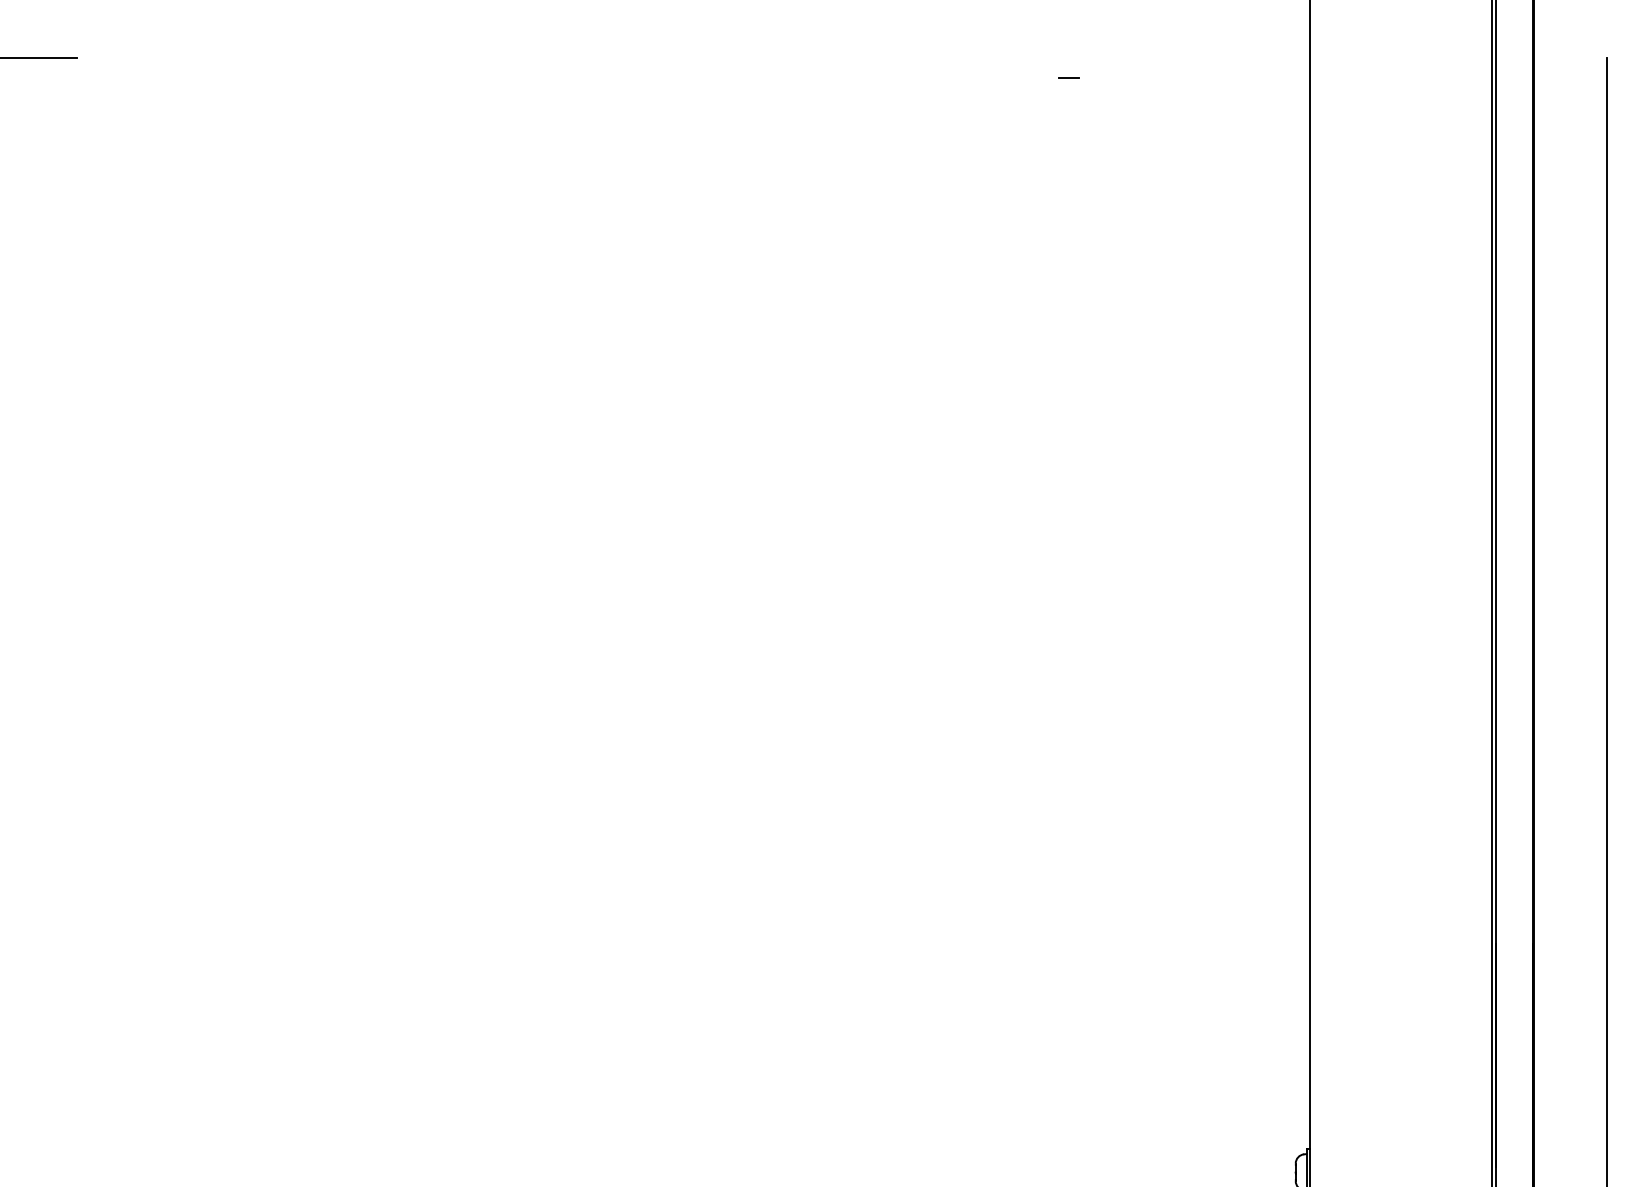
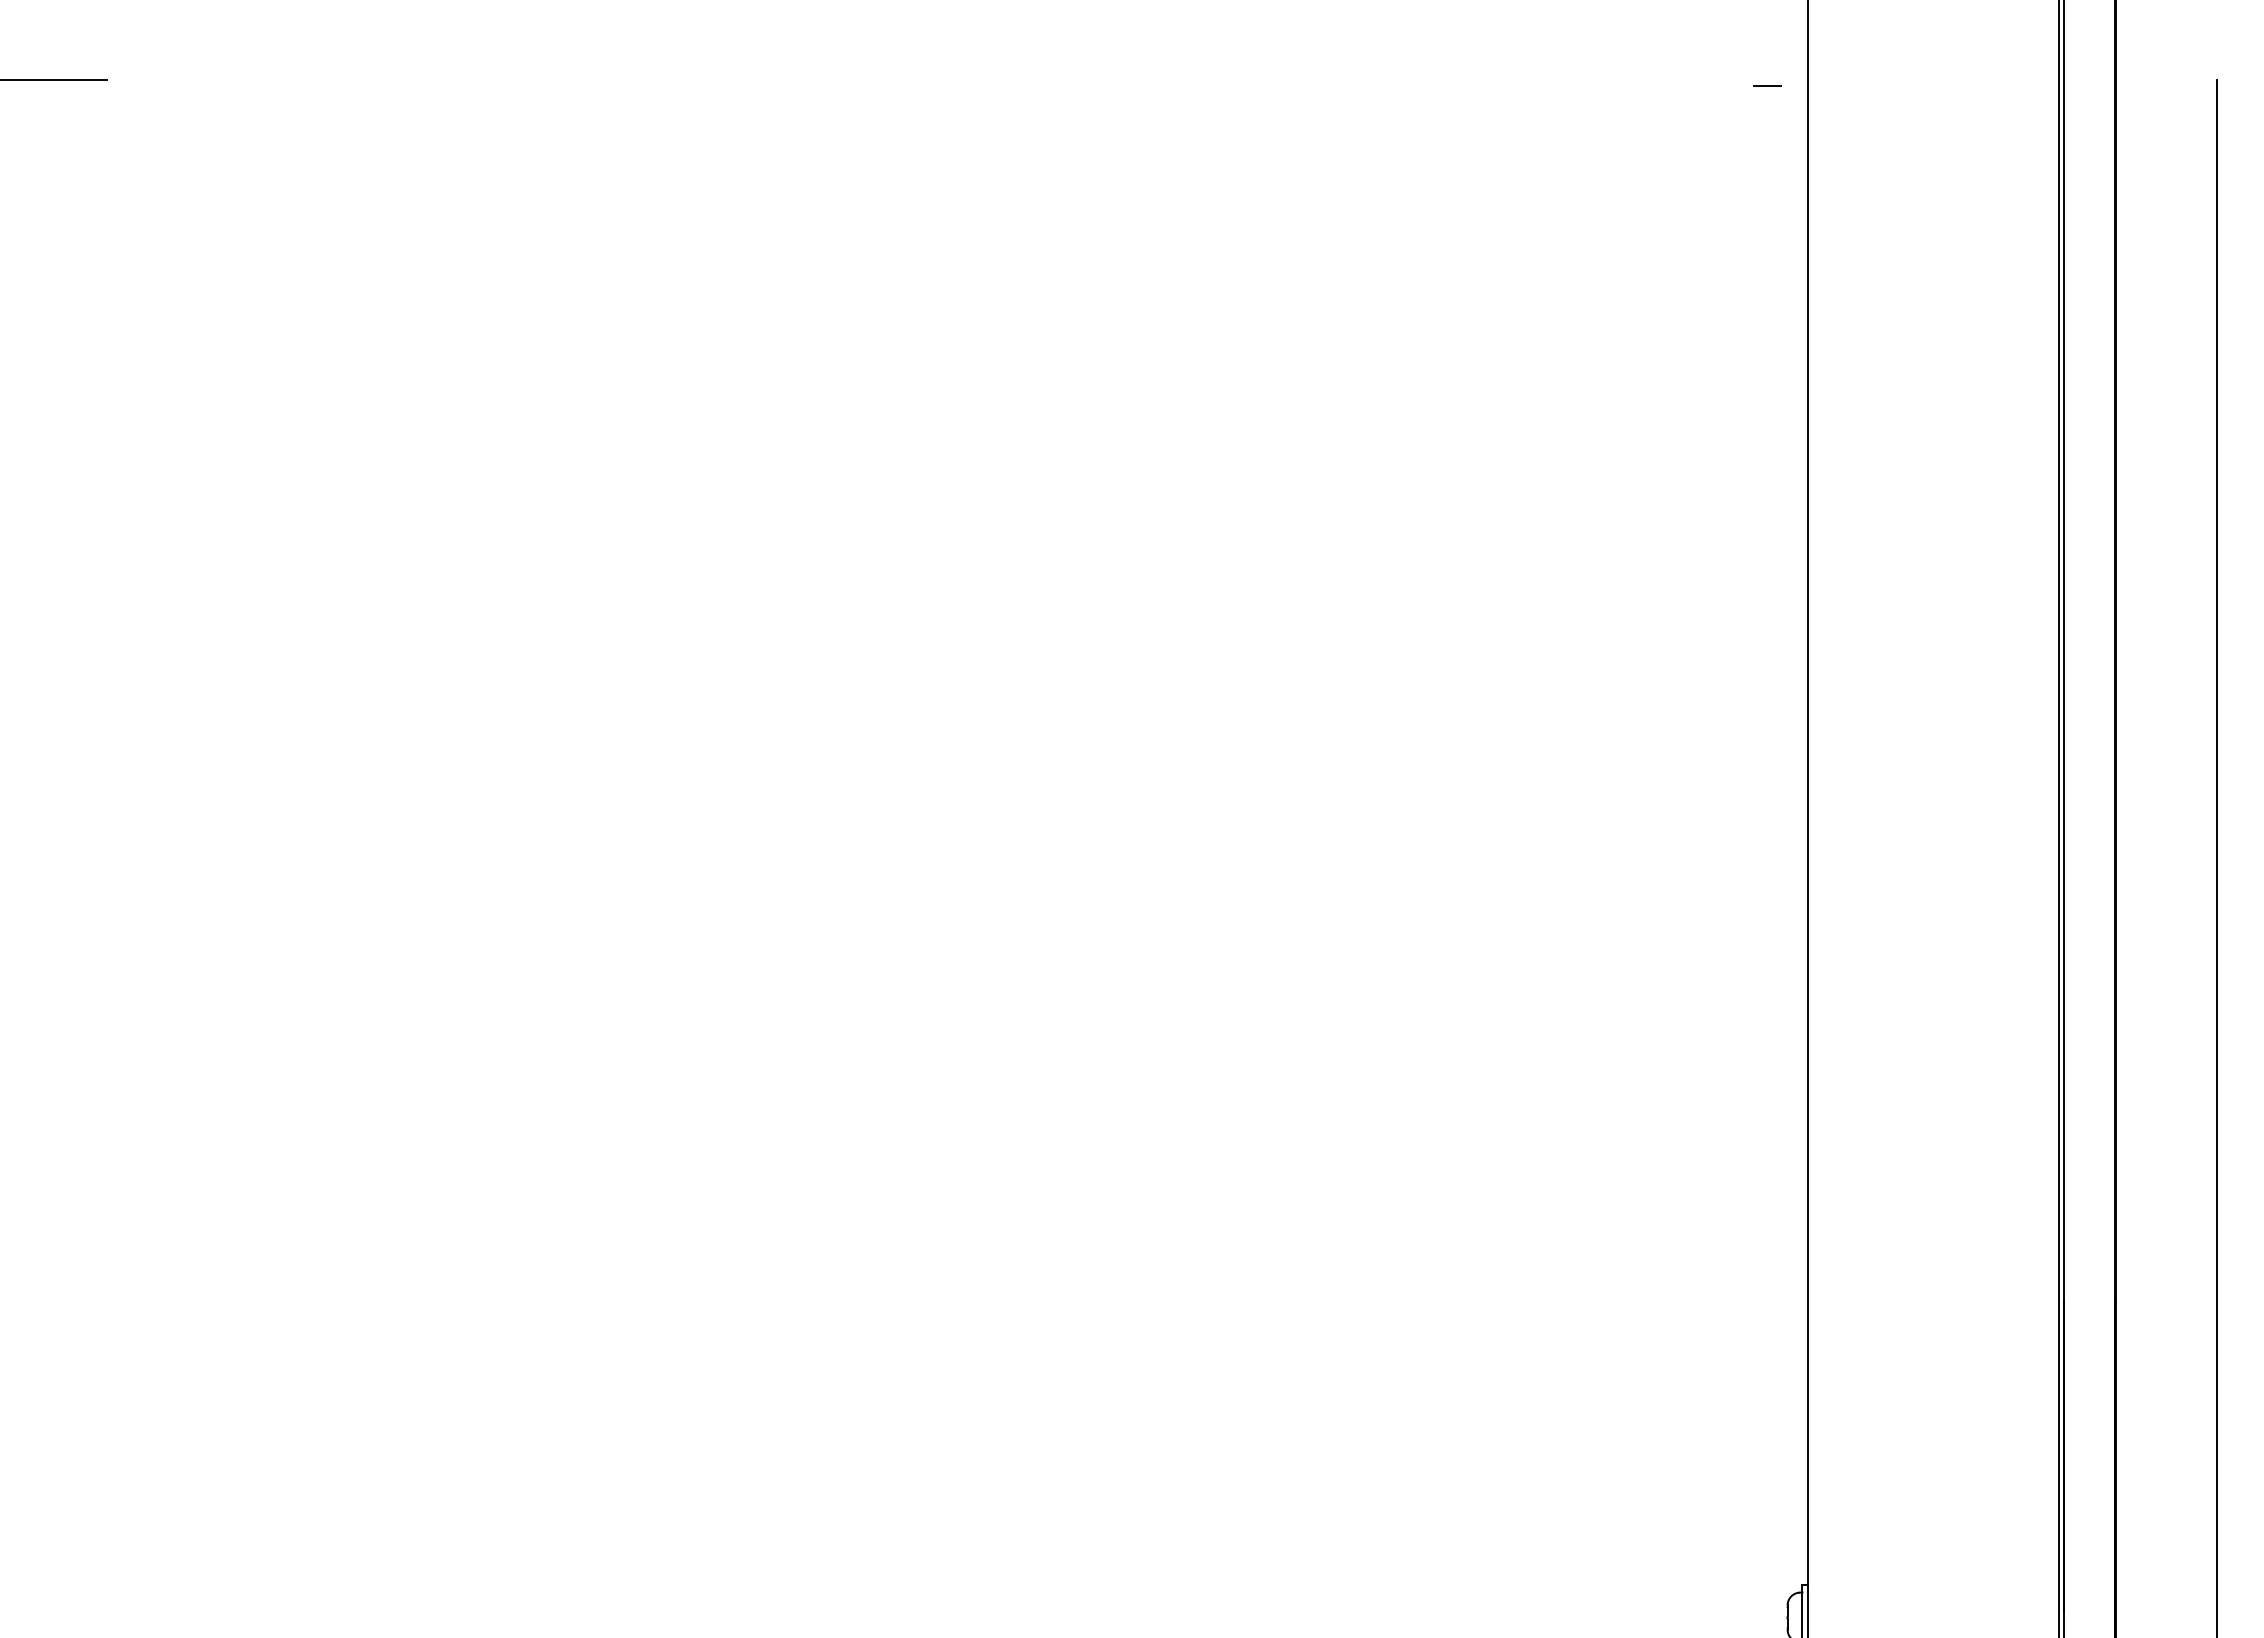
line: (1068, 77) -> (1767, 85), moved

